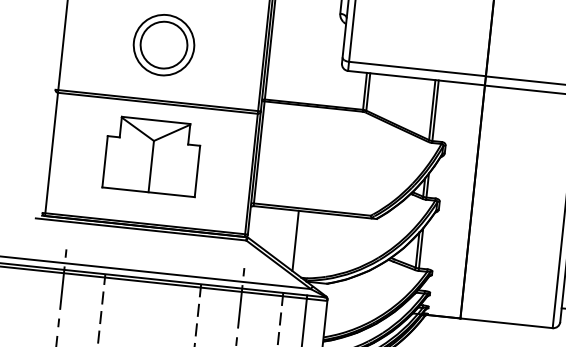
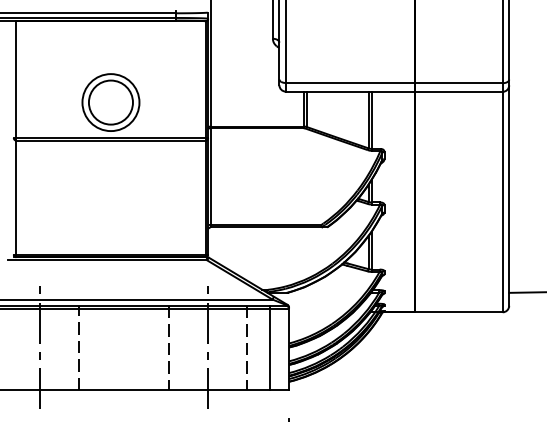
part: (163, 45) -> (110, 102), moved
part: (151, 155) -> (110, 190), removed
line: (295, 240) -> (253, 255), removed

